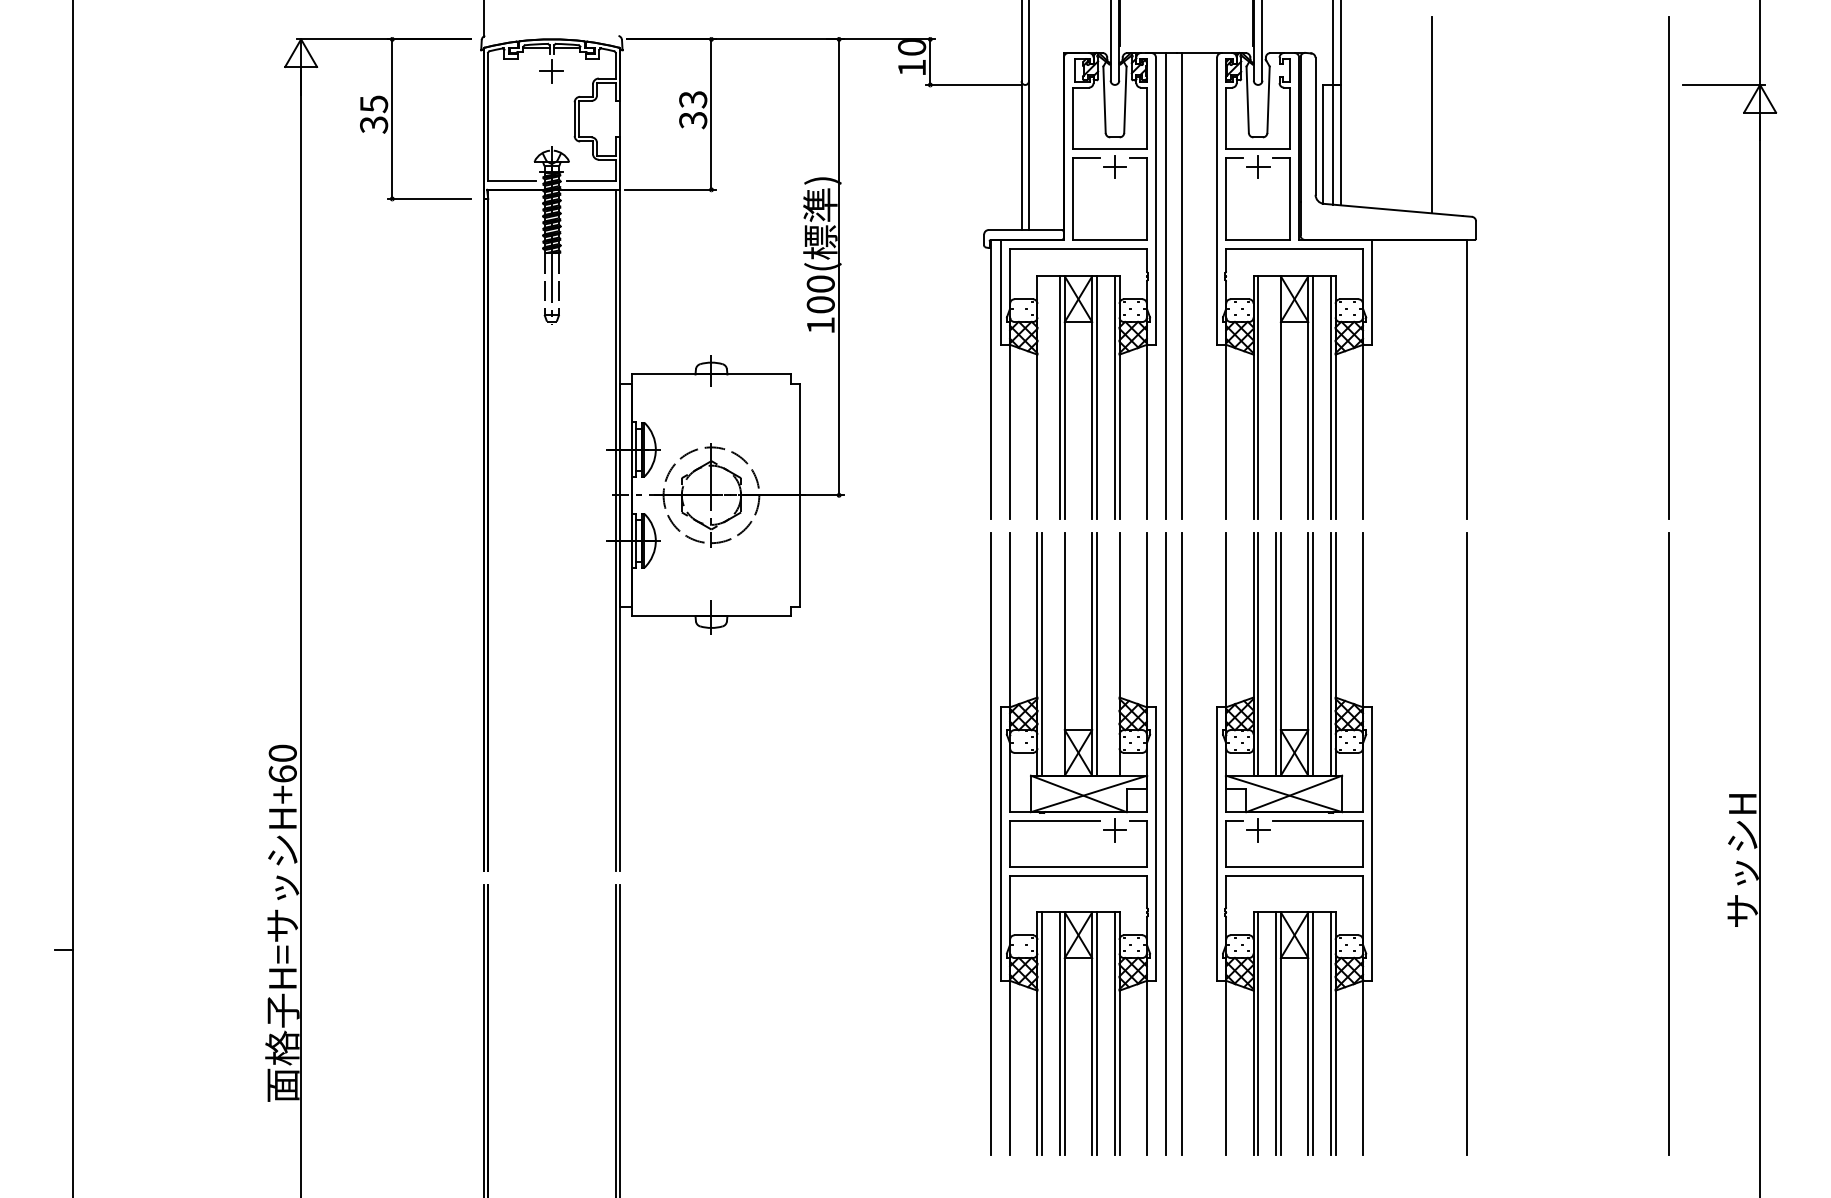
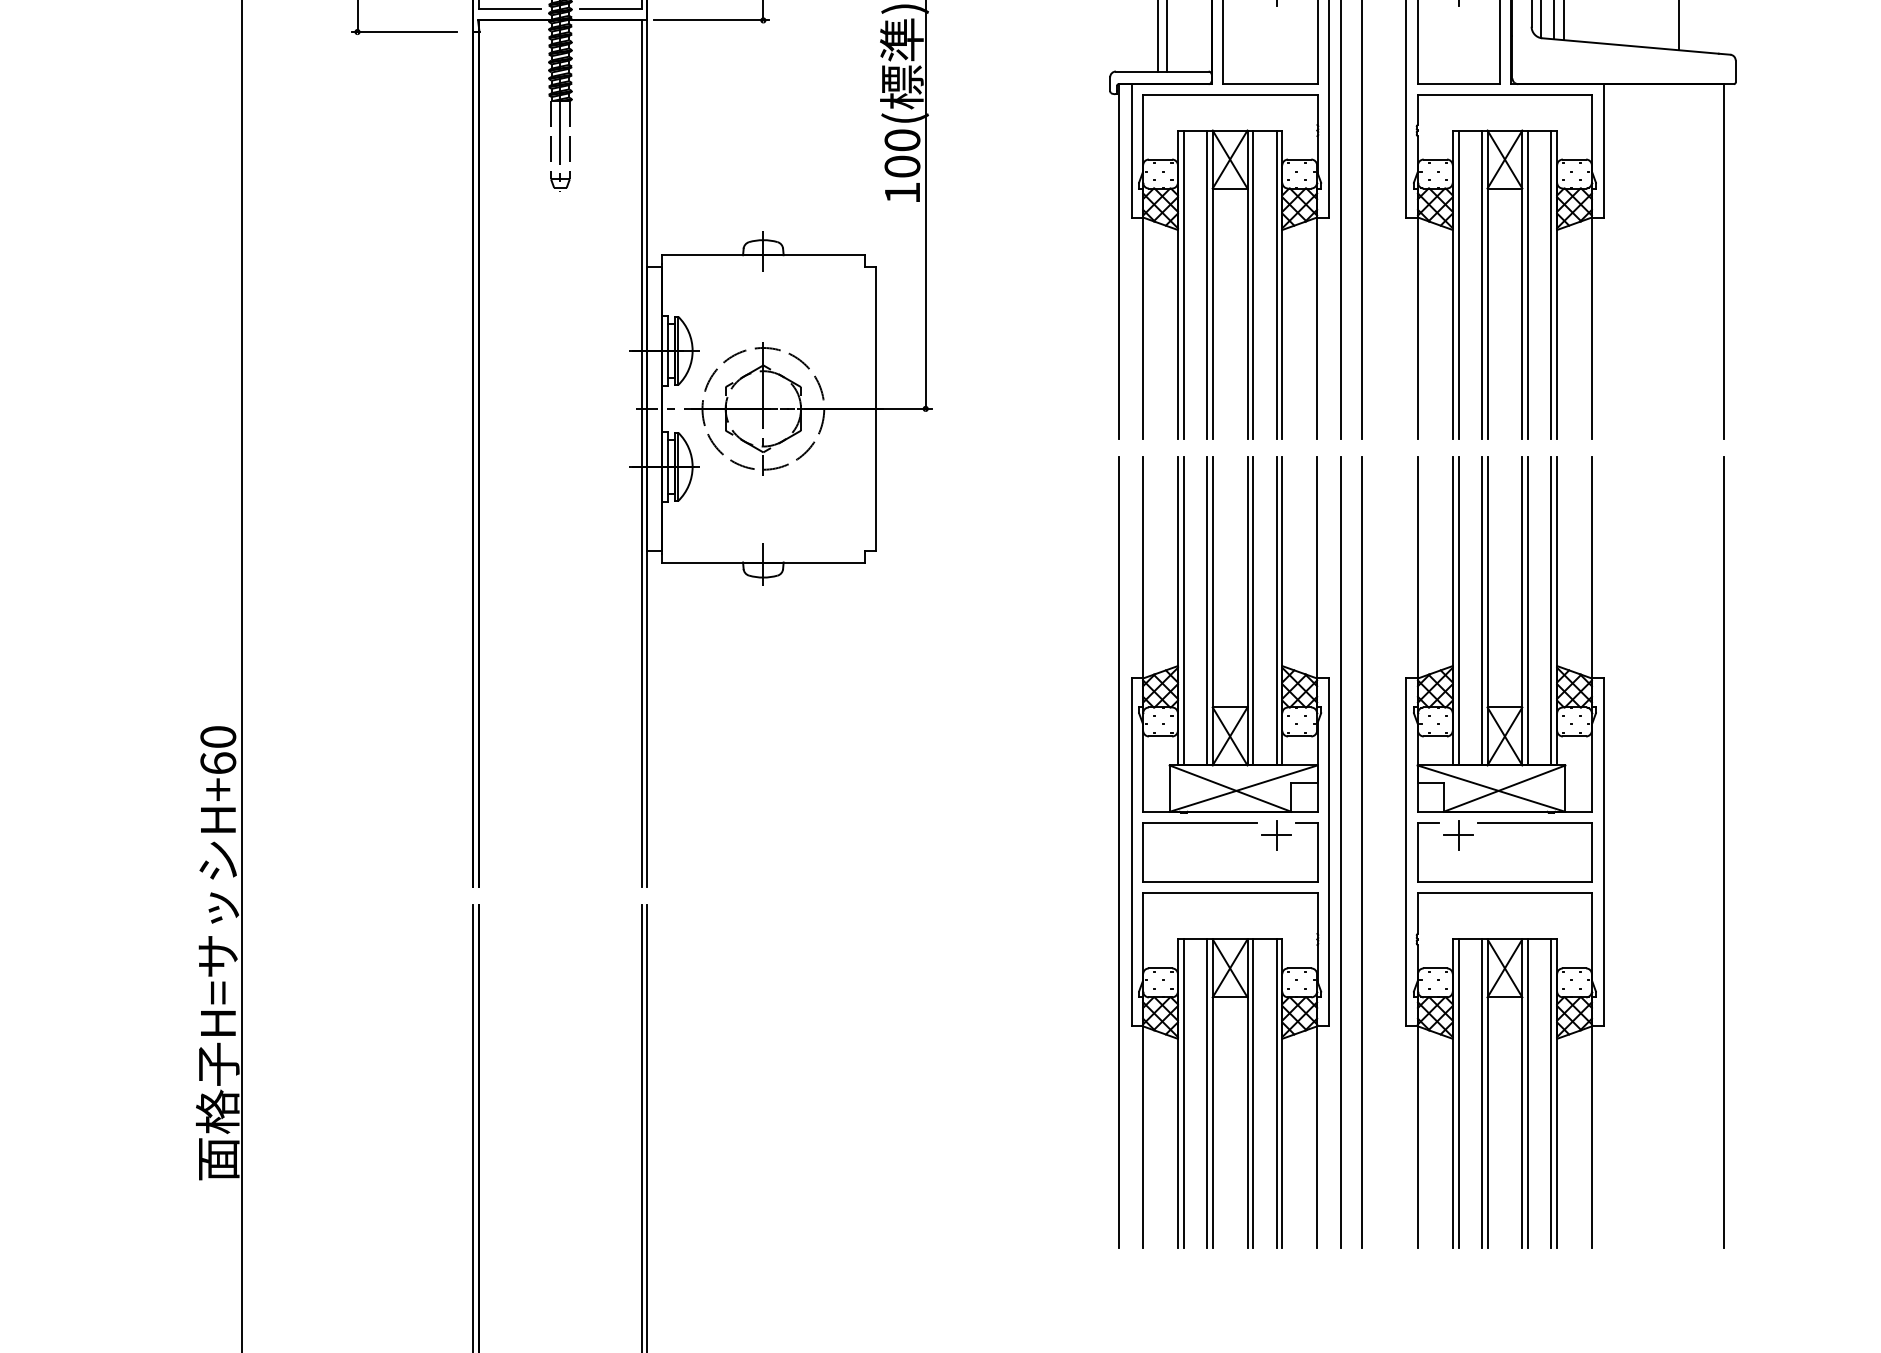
line: (1042, 397) -> (1184, 284), added
line: (1276, 397) -> (1481, 284), added
line: (1060, 653) -> (1207, 610), added
line: (1114, 653) -> (1275, 610), added

